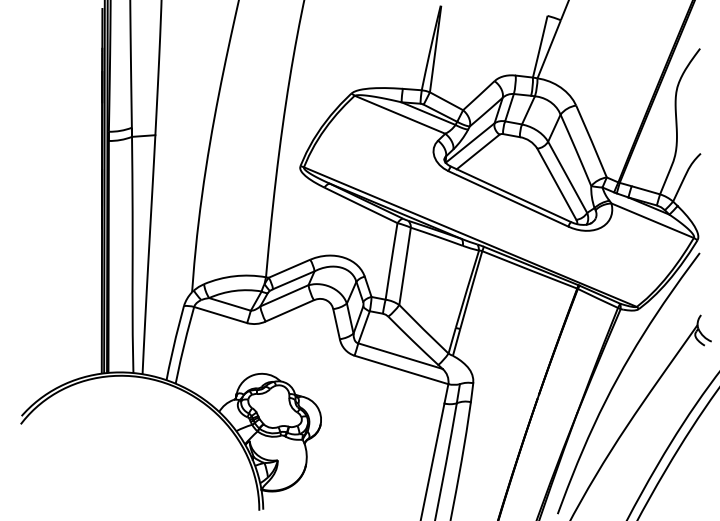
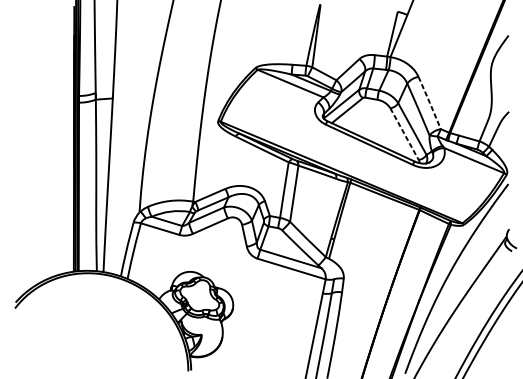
line: (591, 141) -> (429, 103), solid -> dashed
line: (556, 184) -> (404, 134), solid -> dashed

